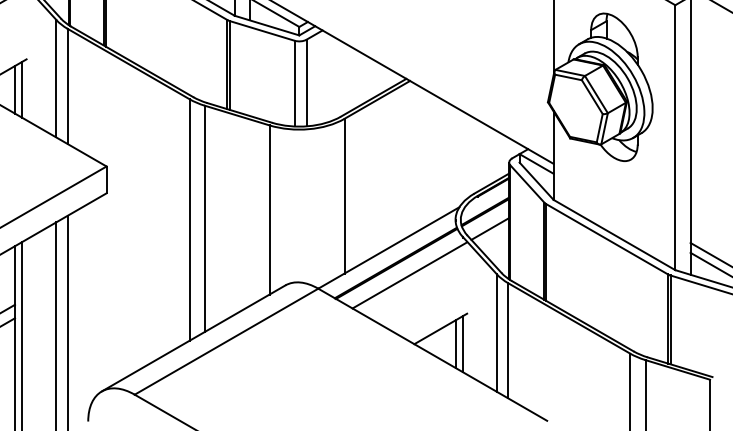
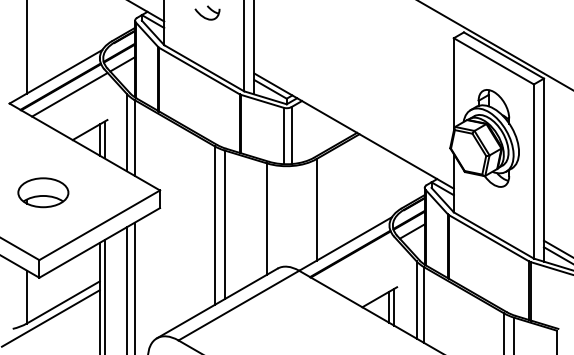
line: (409, 274) -> (359, 261), removed

